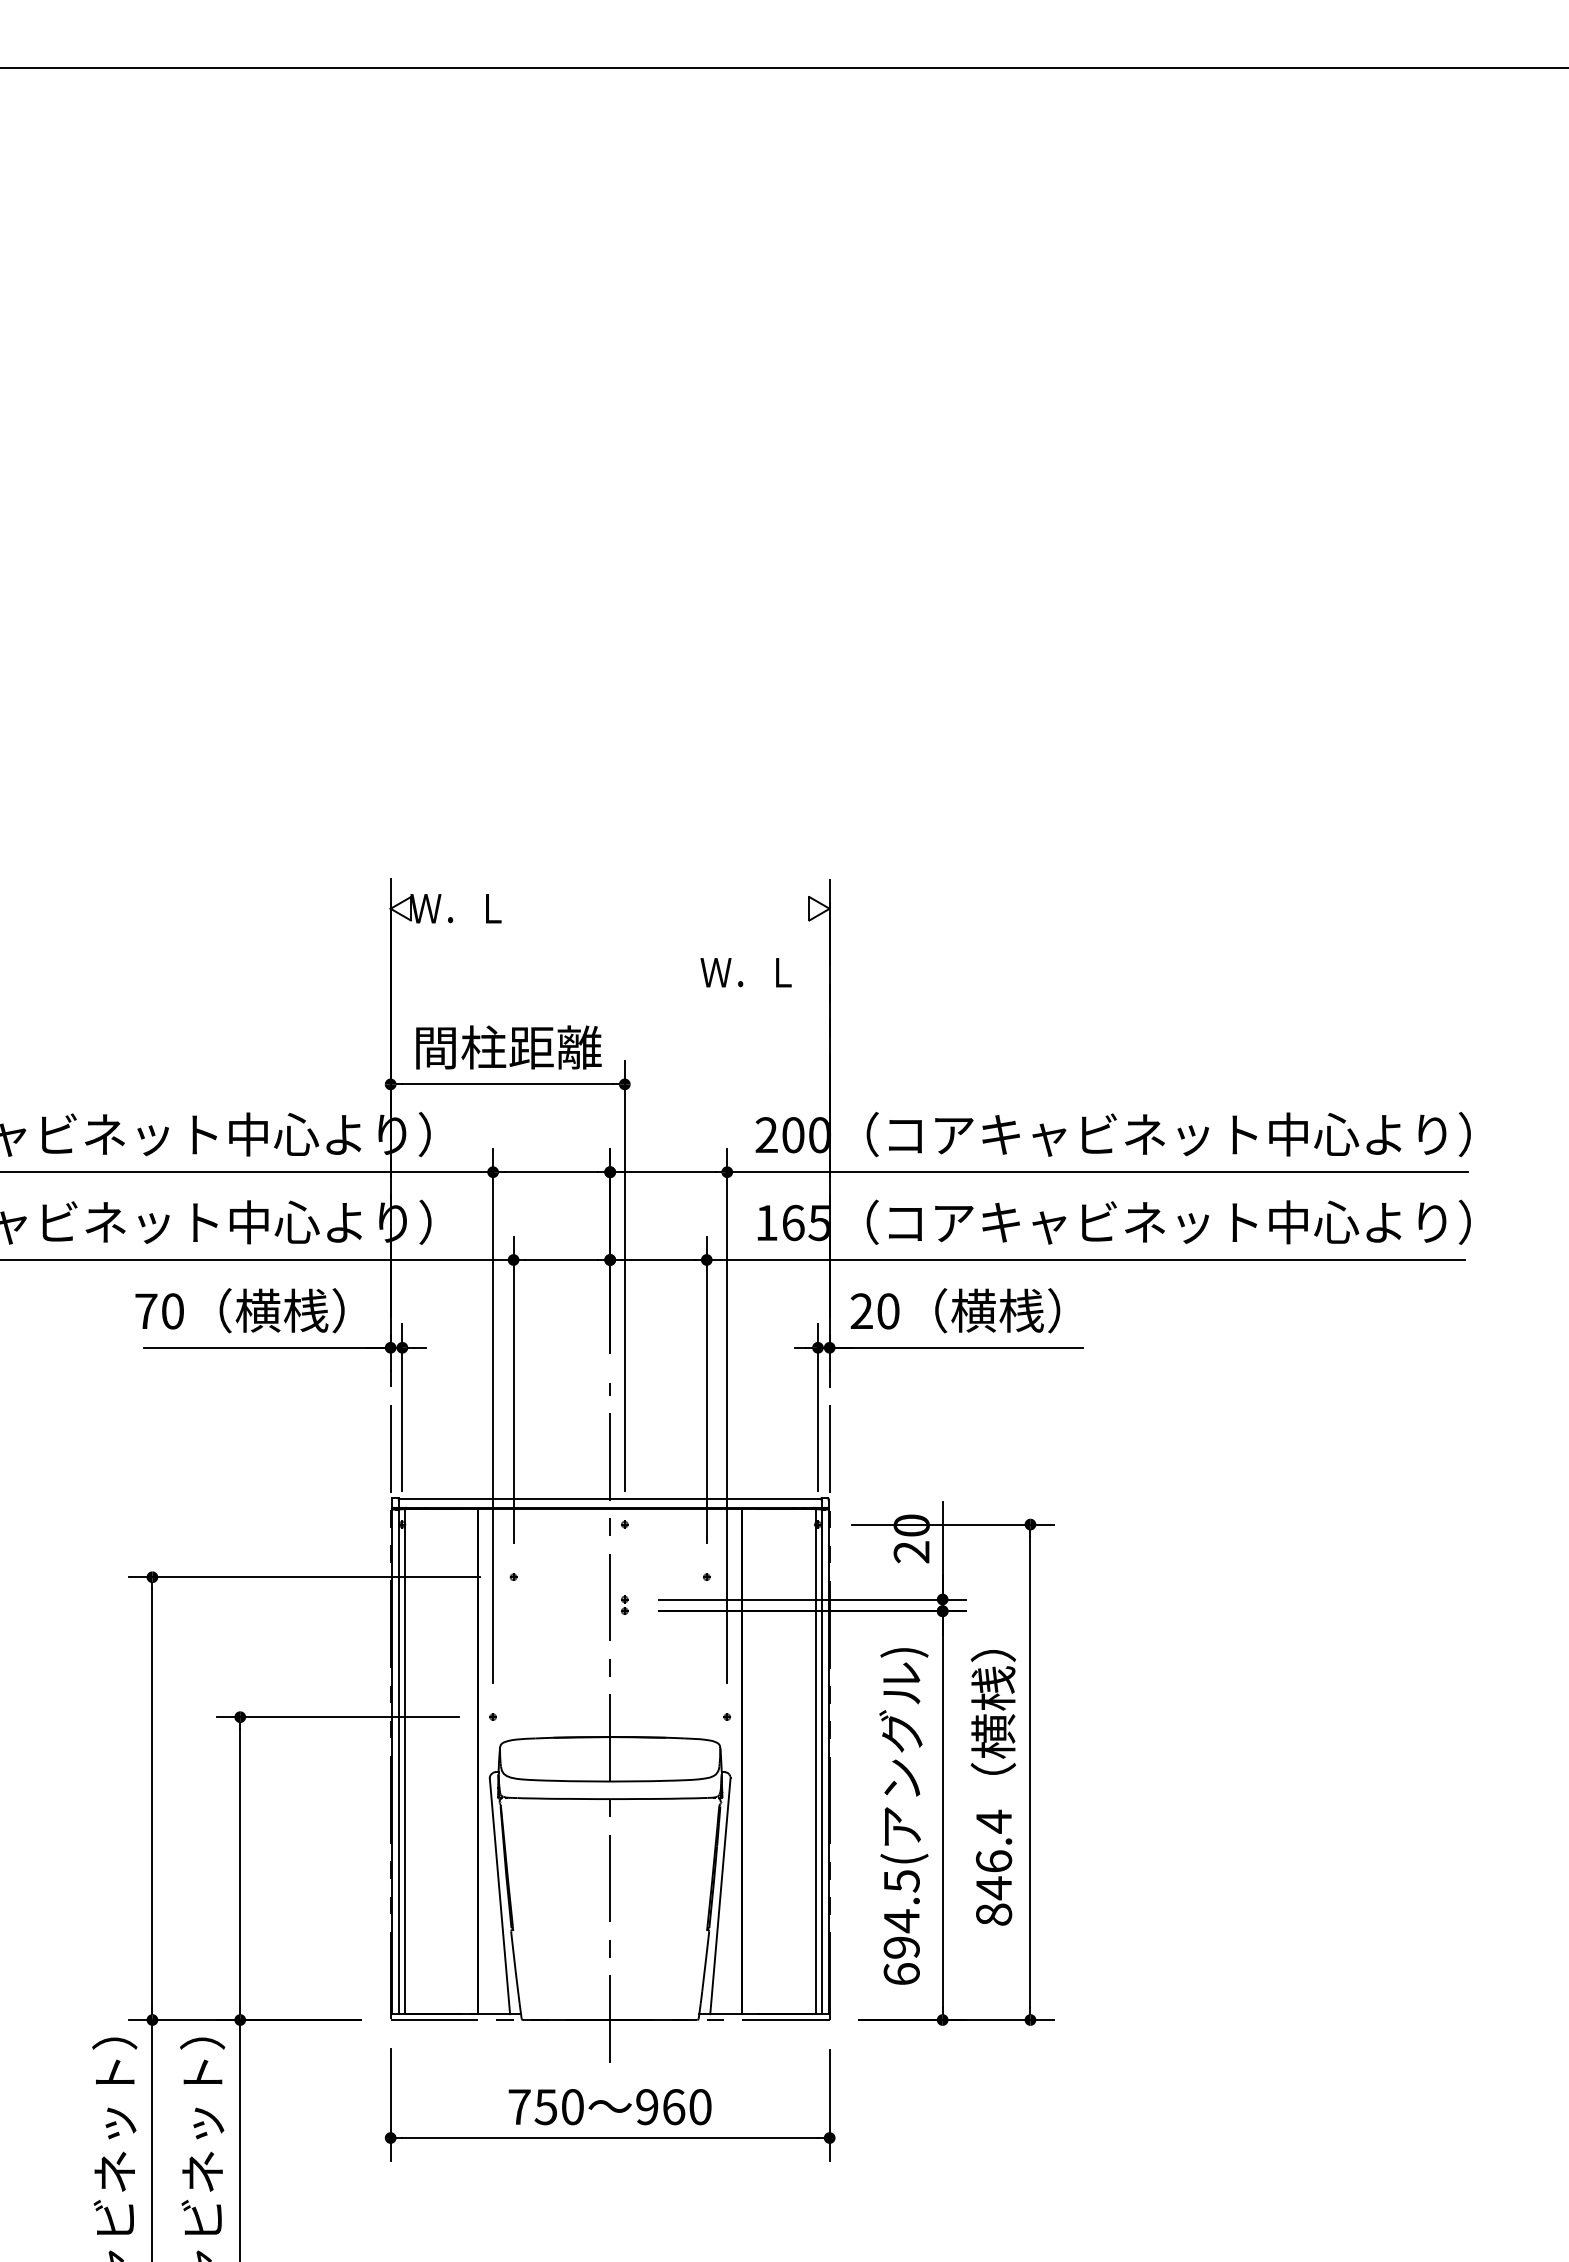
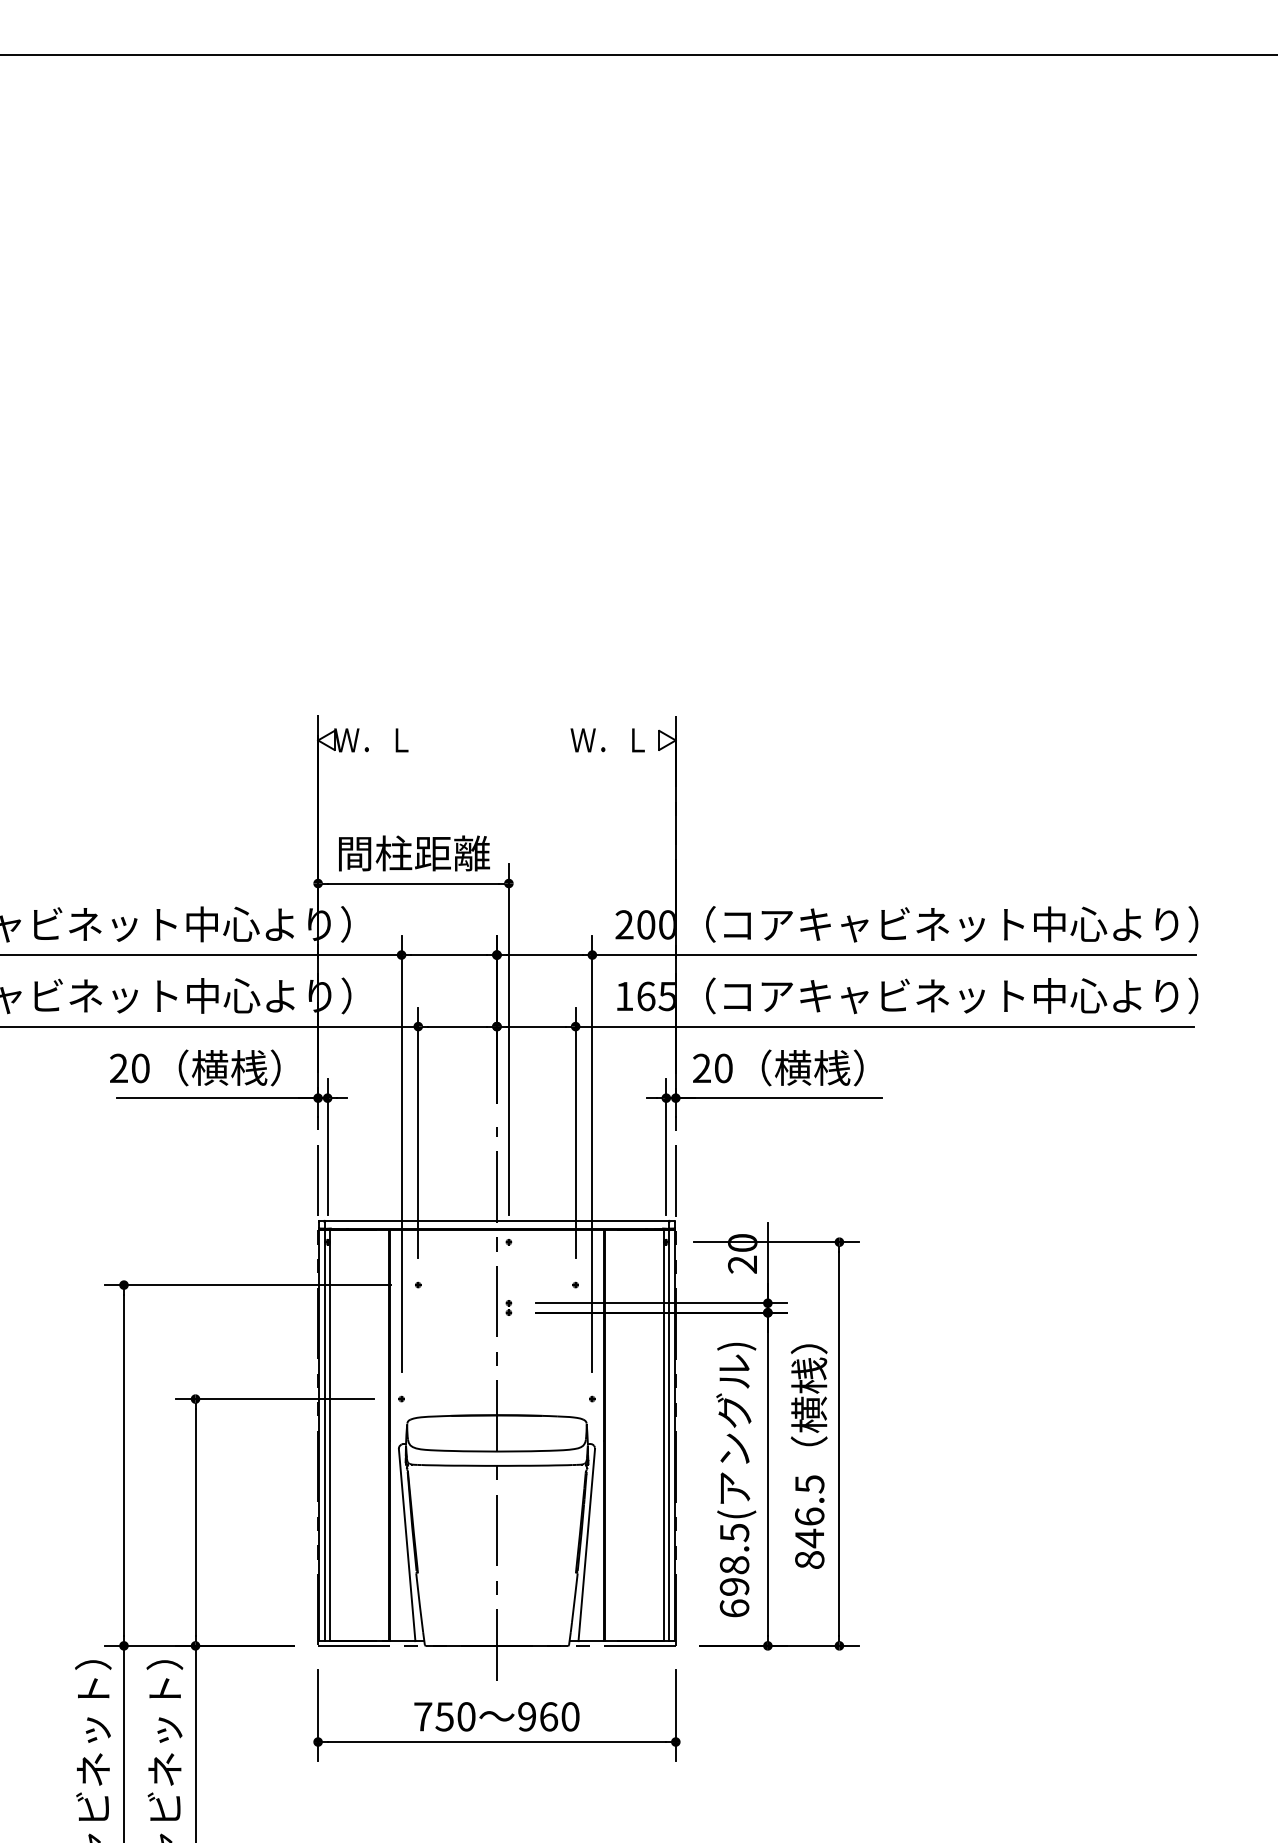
text: (745, 972) -> (607, 740), moved
text: (146, 1310) -> (119, 1067), 70 -> 20
text: (994, 1821) -> (810, 1484), 846.4 -> 846.5
text: (901, 1921) -> (734, 1565), 694.5( -> 698.5(

